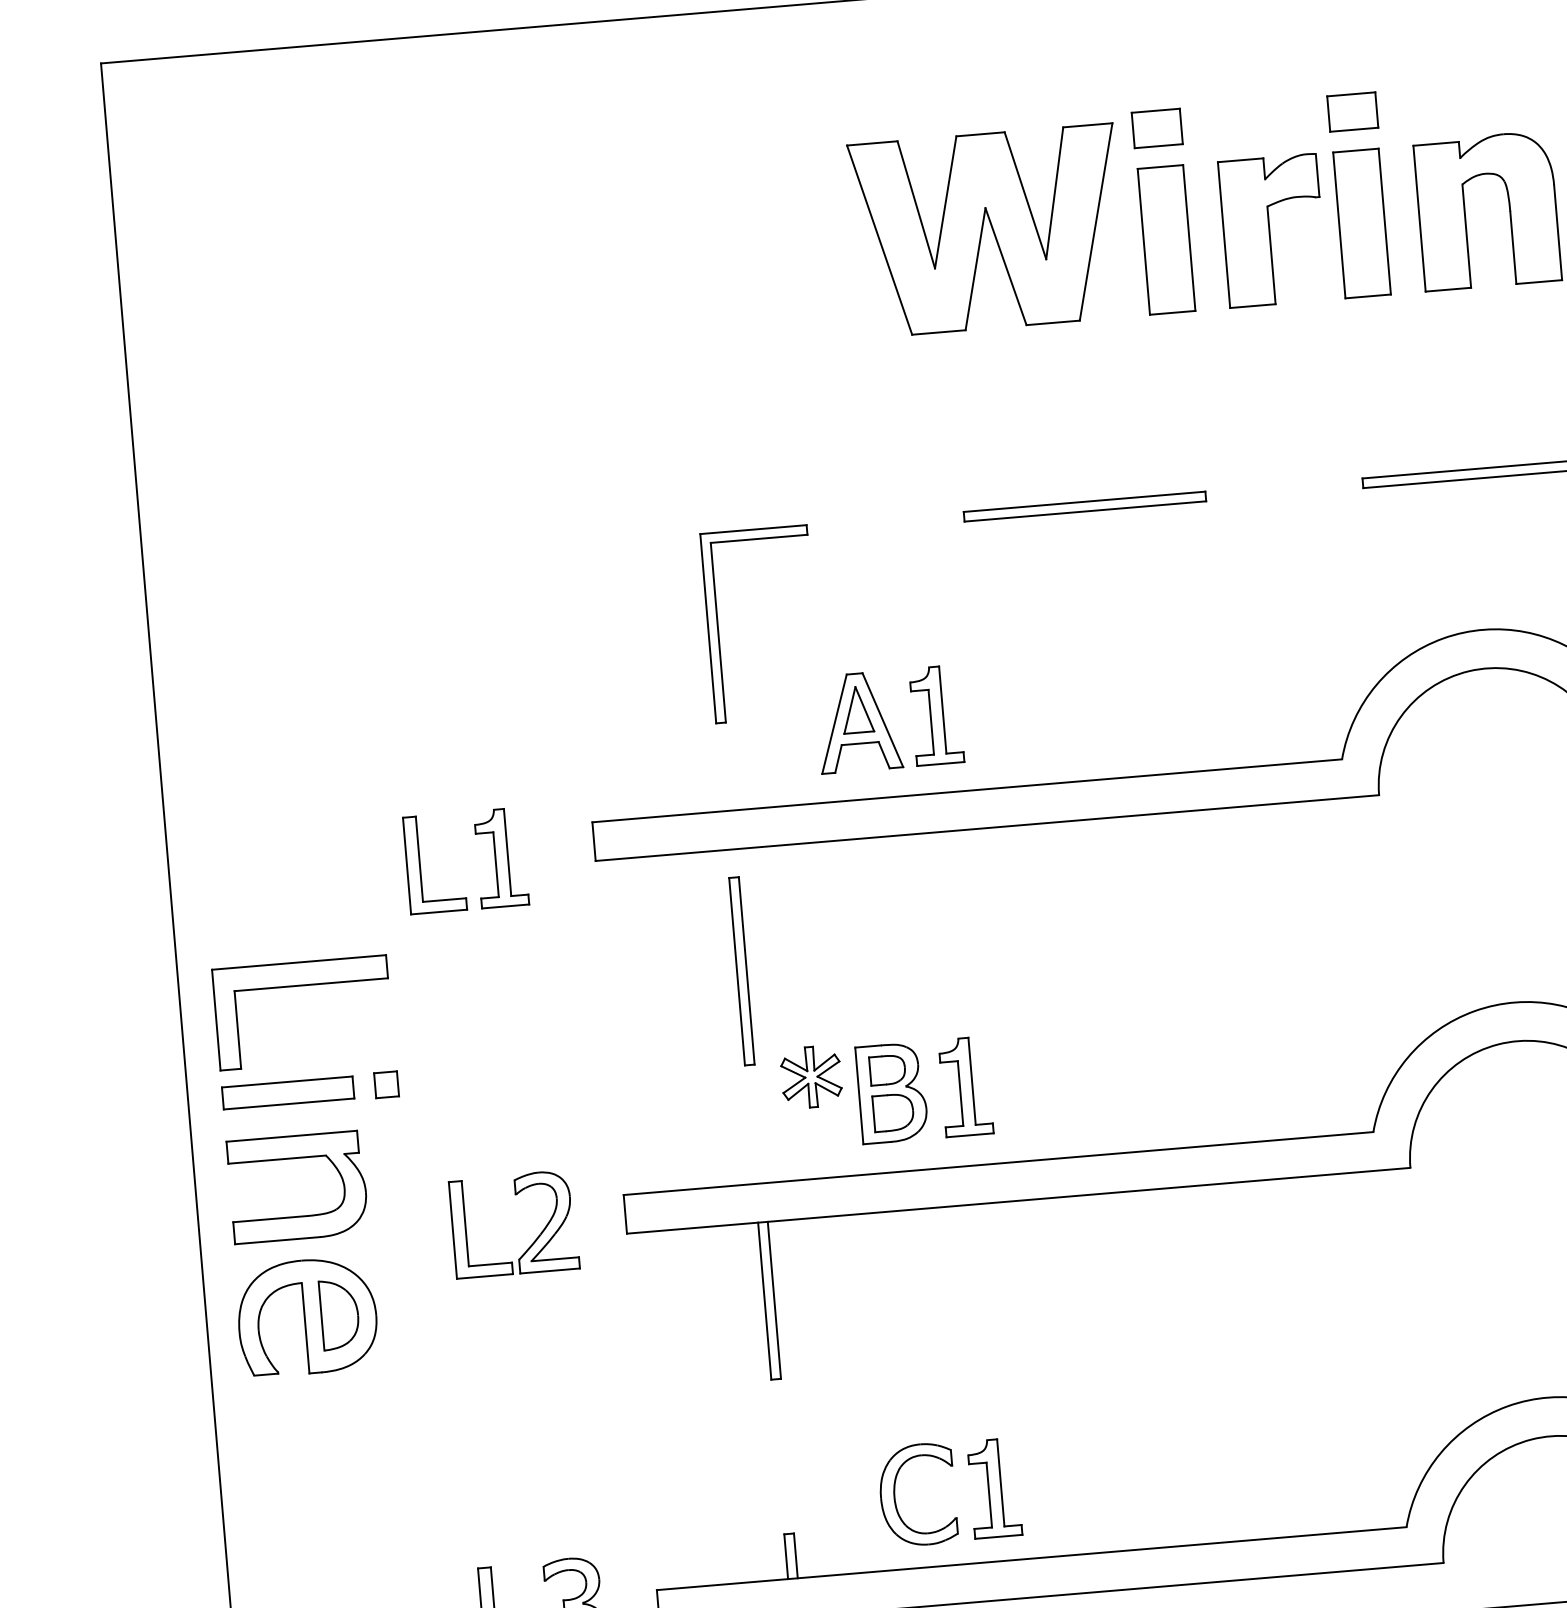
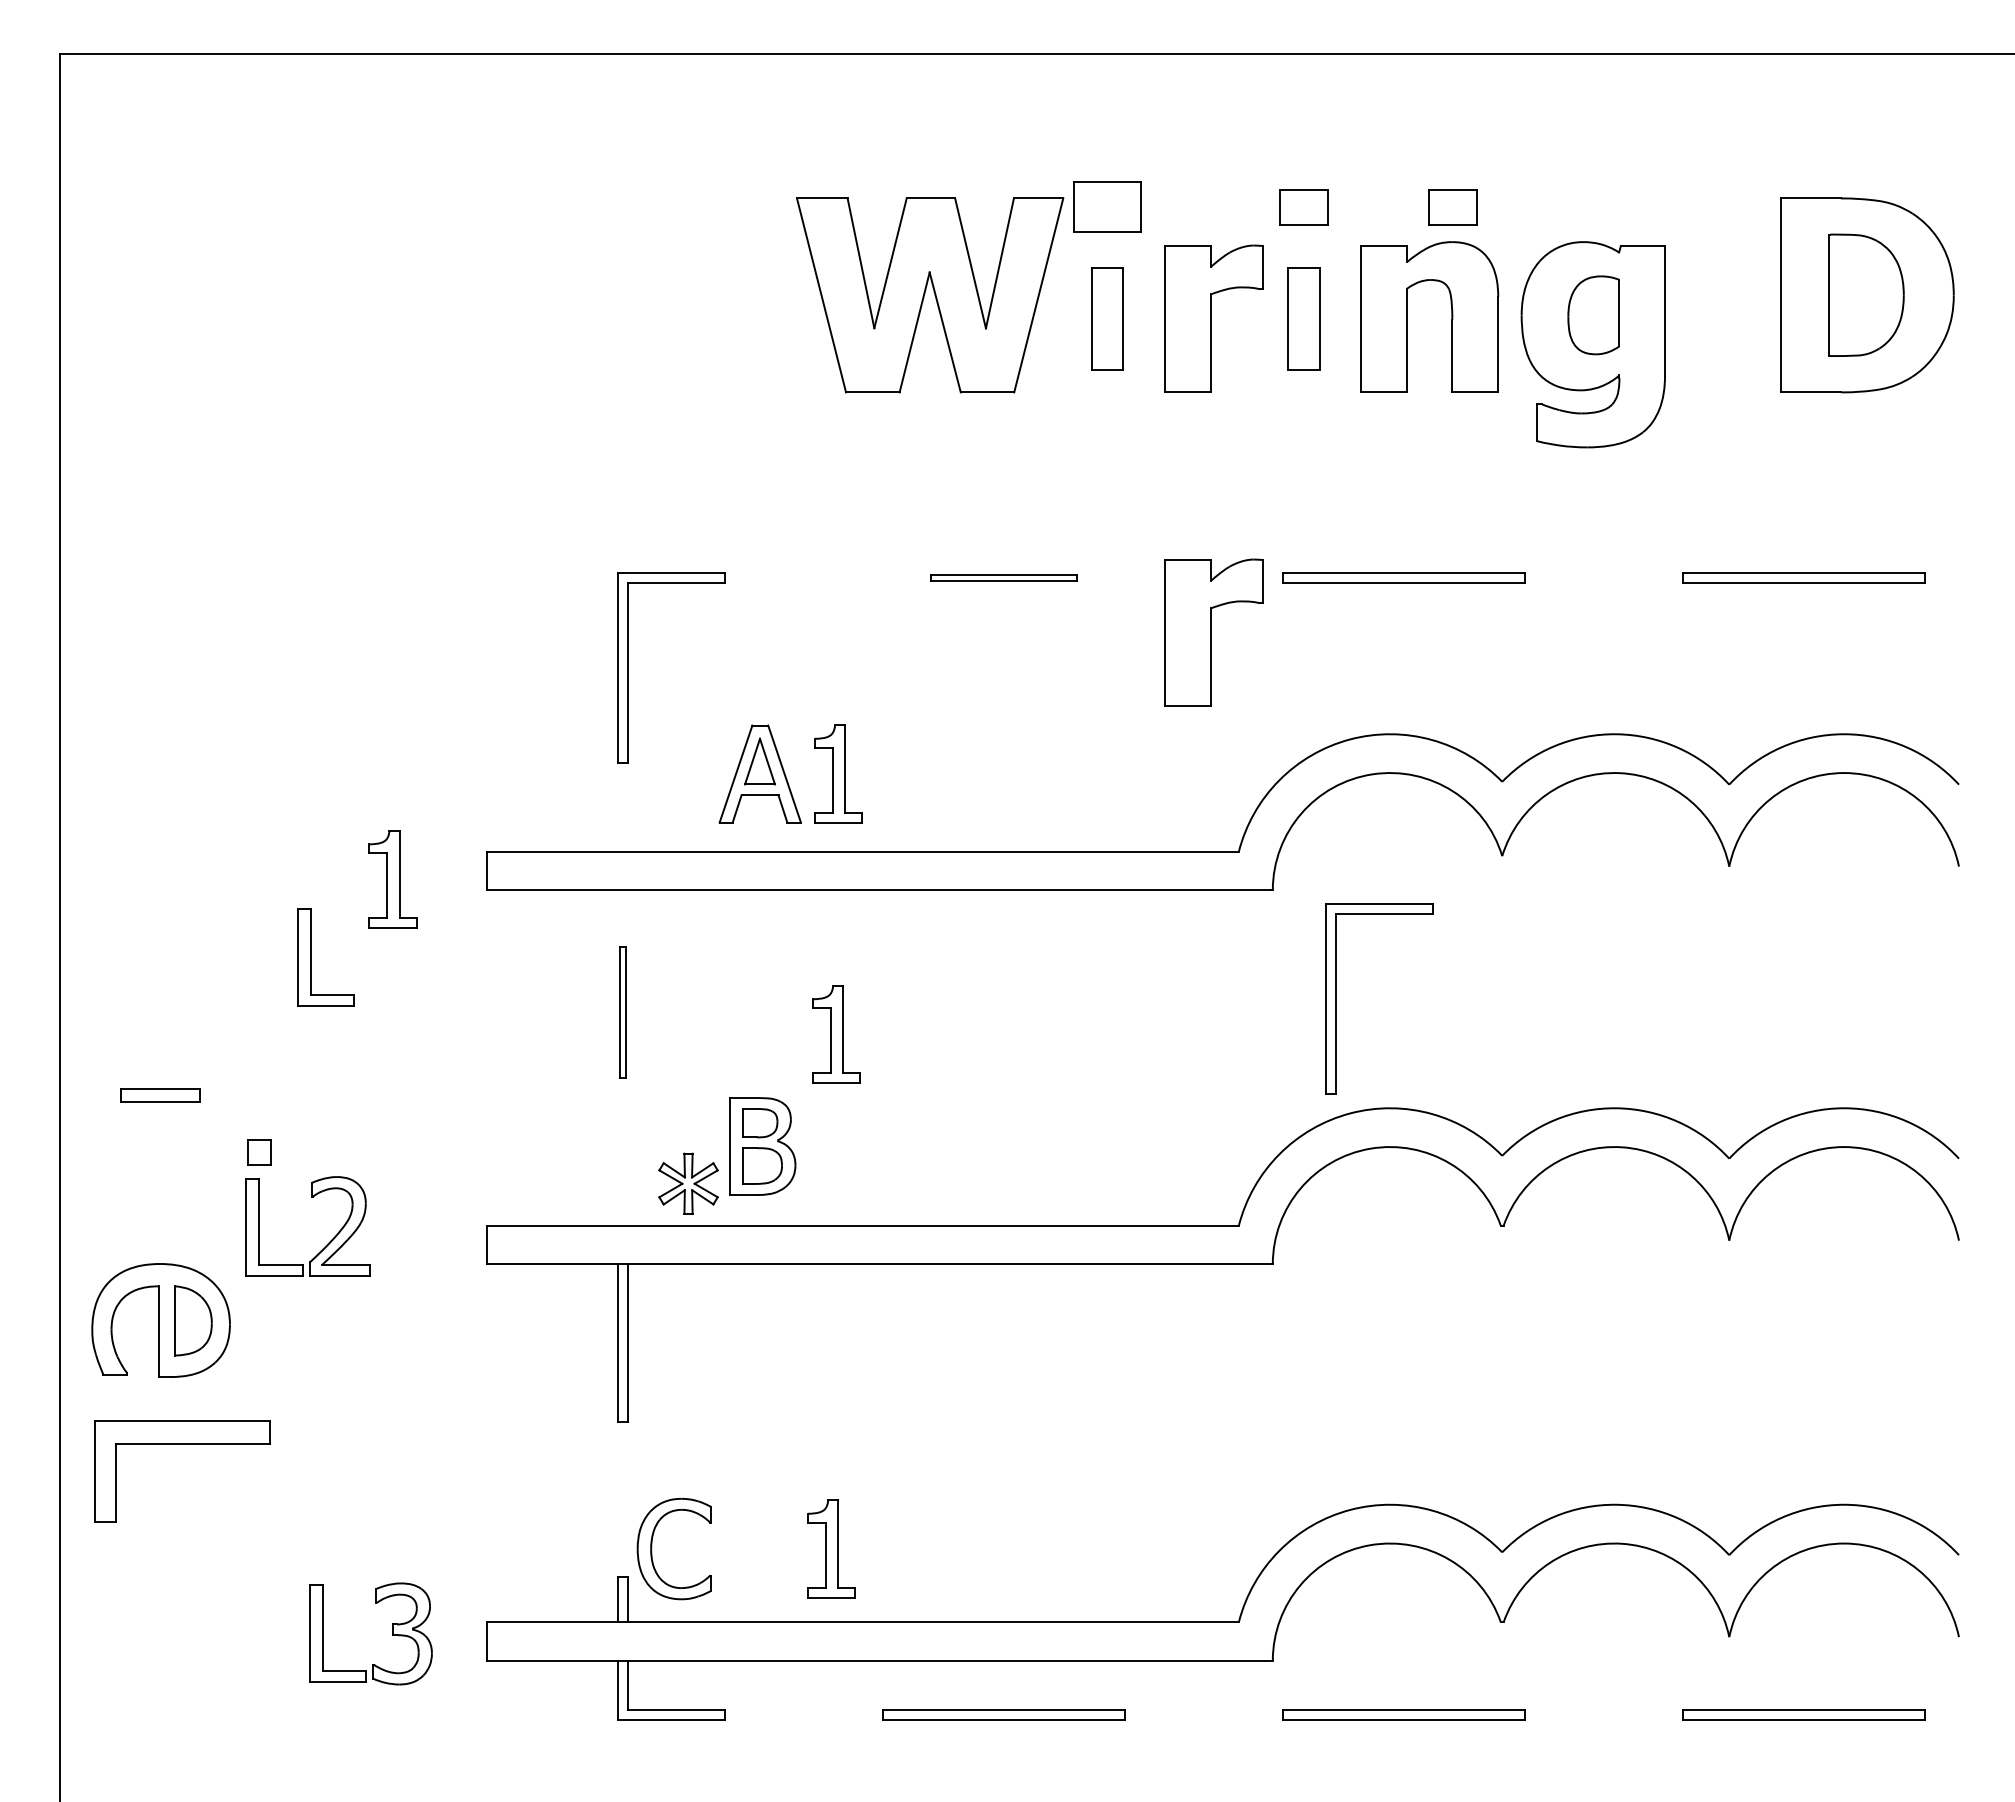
part: (1501, 99) -> (1452, 207), added
part: (1157, 128) -> (1107, 207), size x1.4
part: (1361, 222) -> (1303, 318), size x0.7
part: (1166, 239) -> (1107, 318), size x0.7
part: (1084, 506) -> (1003, 577), size x0.6
part: (1298, 543) -> (1213, 632), added
part: (420, 864) -> (311, 957), moved
part: (1451, 897) -> (1336, 998), added
part: (741, 971) -> (622, 1012), size x0.7
part: (301, 986) -> (182, 1444), moved
part: (811, 1076) -> (688, 1183), moved
part: (386, 1084) -> (259, 1152), moved
part: (965, 1086) -> (836, 1034), moved
part: (287, 1092) -> (160, 1095), size x0.6
part: (295, 1158) -> (162, 1161), removed
part: (534, 1240) -> (326, 1244), moved
part: (895, 1496) -> (652, 1548), moved

